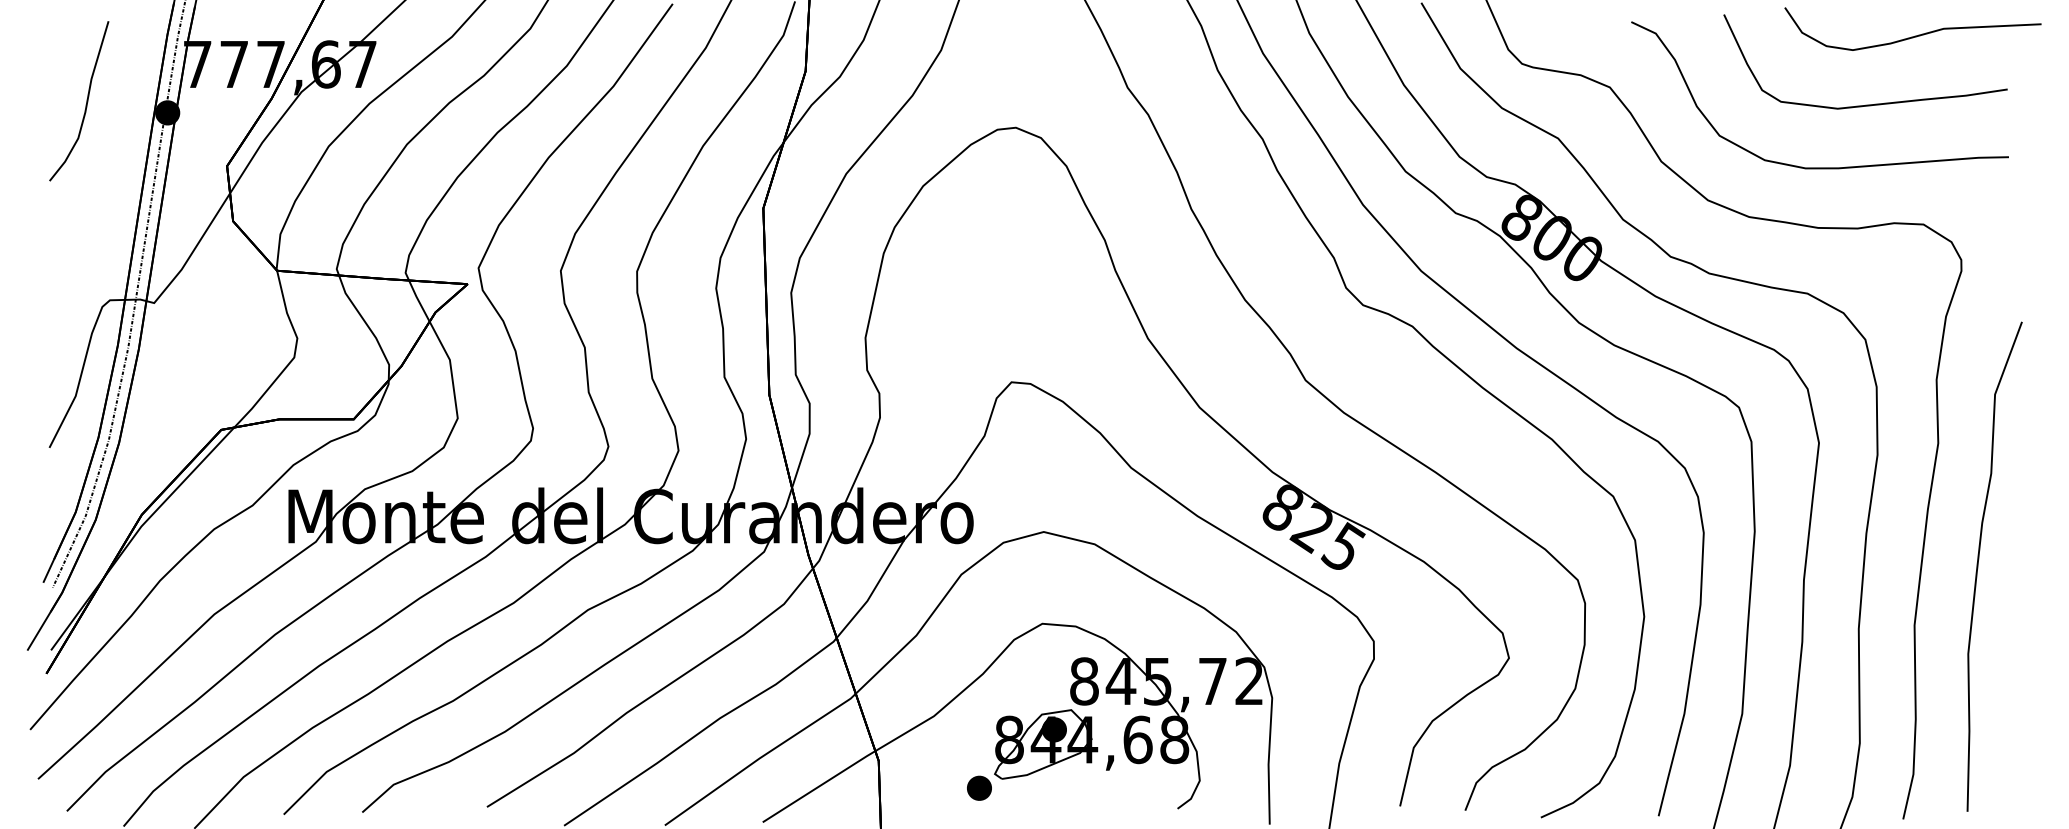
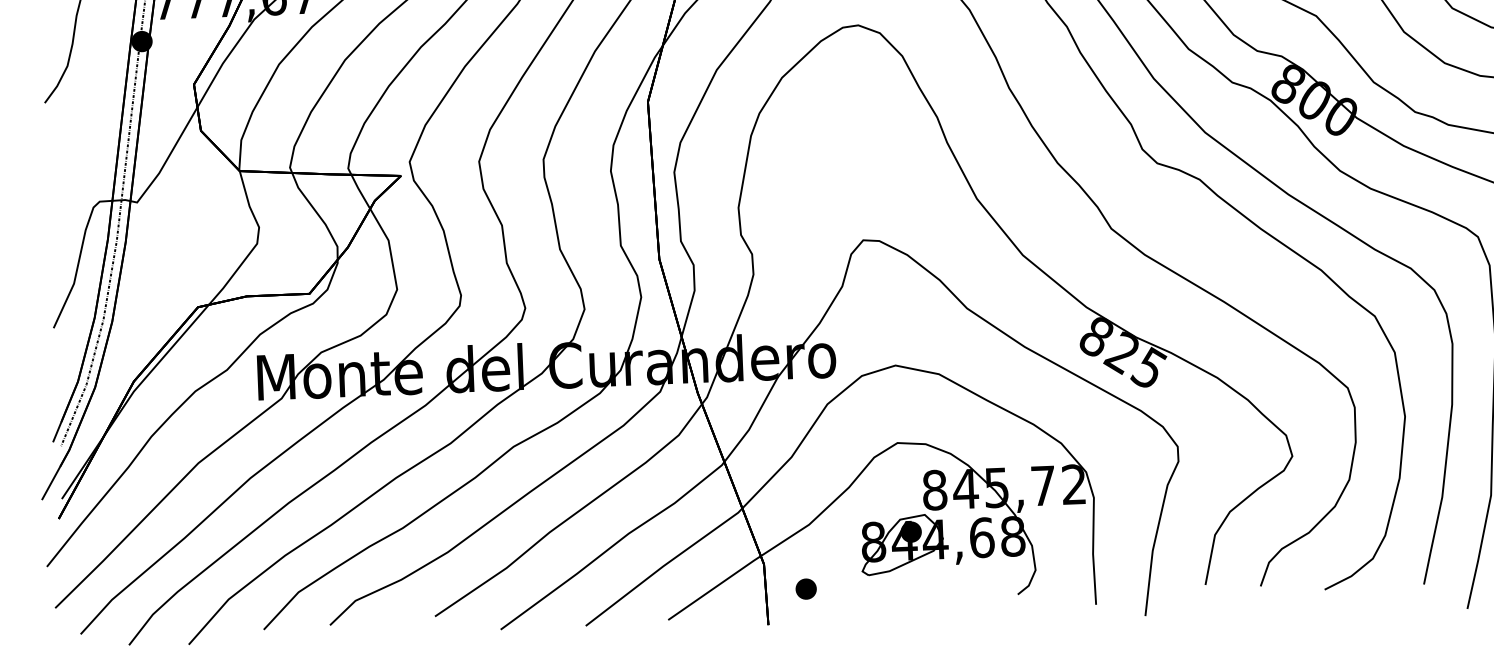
part: (979, 787) -> (806, 588), moved

